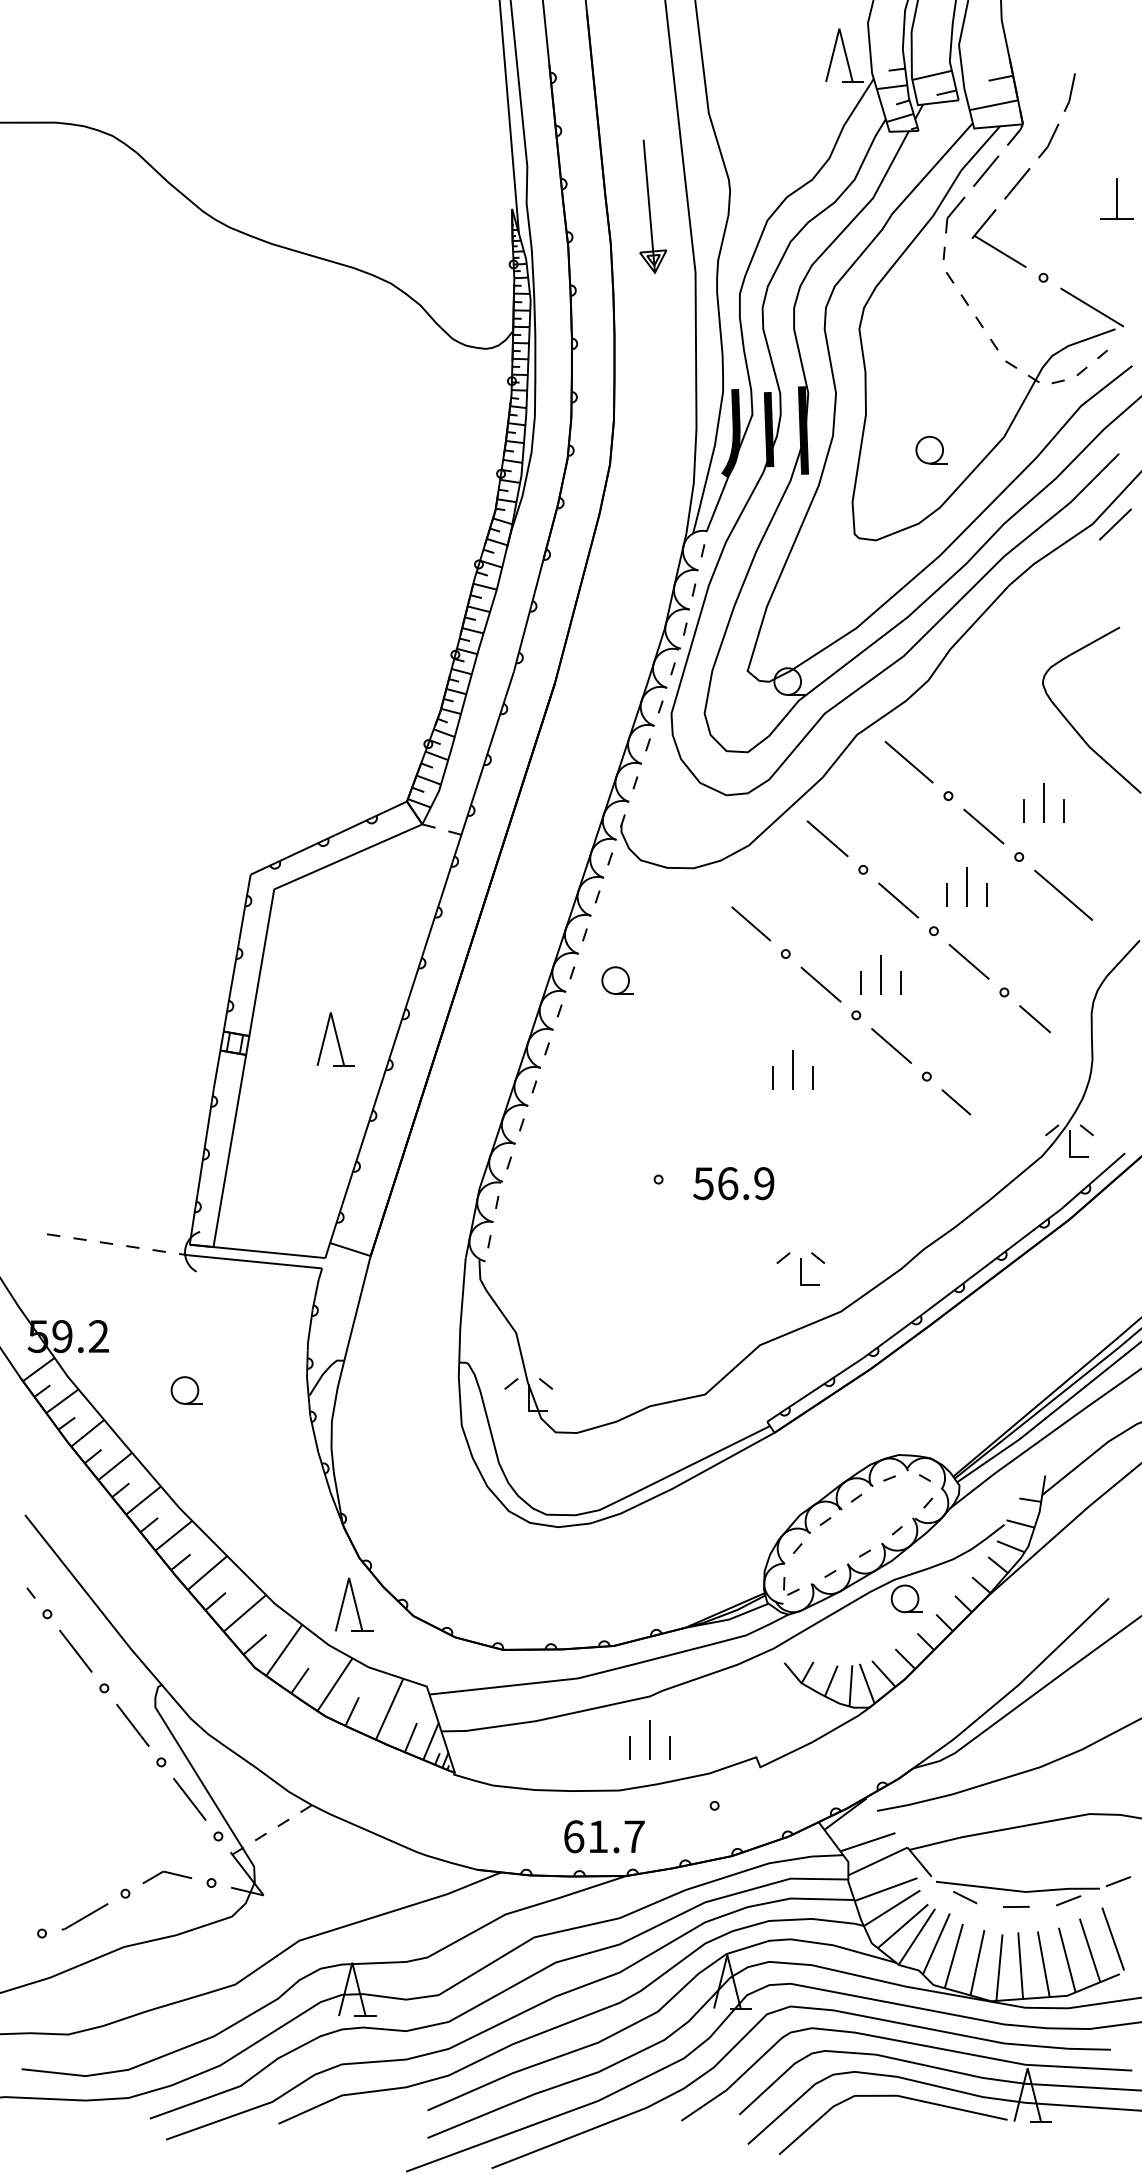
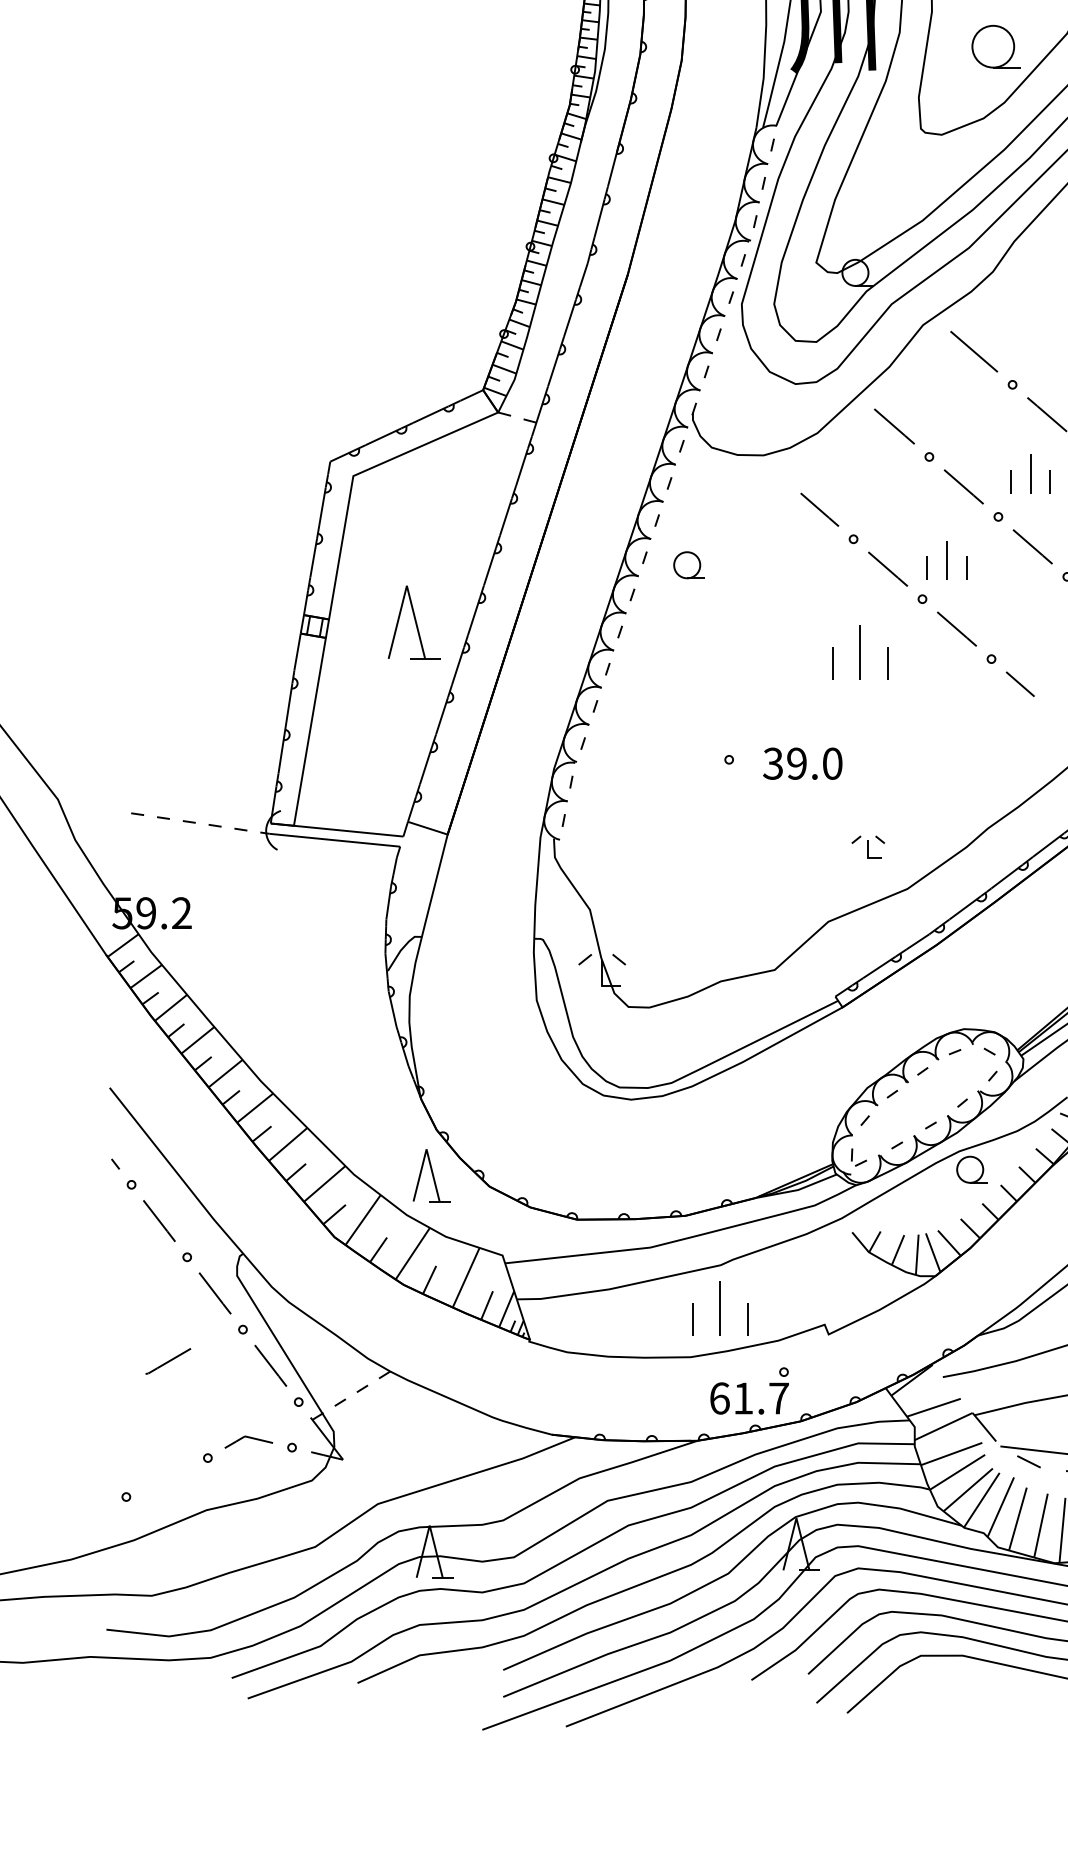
part: (931, 449) -> (996, 45), size x1.6
part: (335, 1039) -> (413, 622), size x1.4
part: (792, 1069) -> (860, 652), size x1.4
text: (733, 1183) -> (802, 763), 56.9 -> 39.0
part: (800, 1268) -> (867, 846), size x0.7
part: (186, 1390) -> (267, 966), removed
part: (649, 1739) -> (720, 1307), size x1.4
text: (604, 1836) -> (749, 1398), moved
line: (84, 1916) -> (167, 1361), moved

